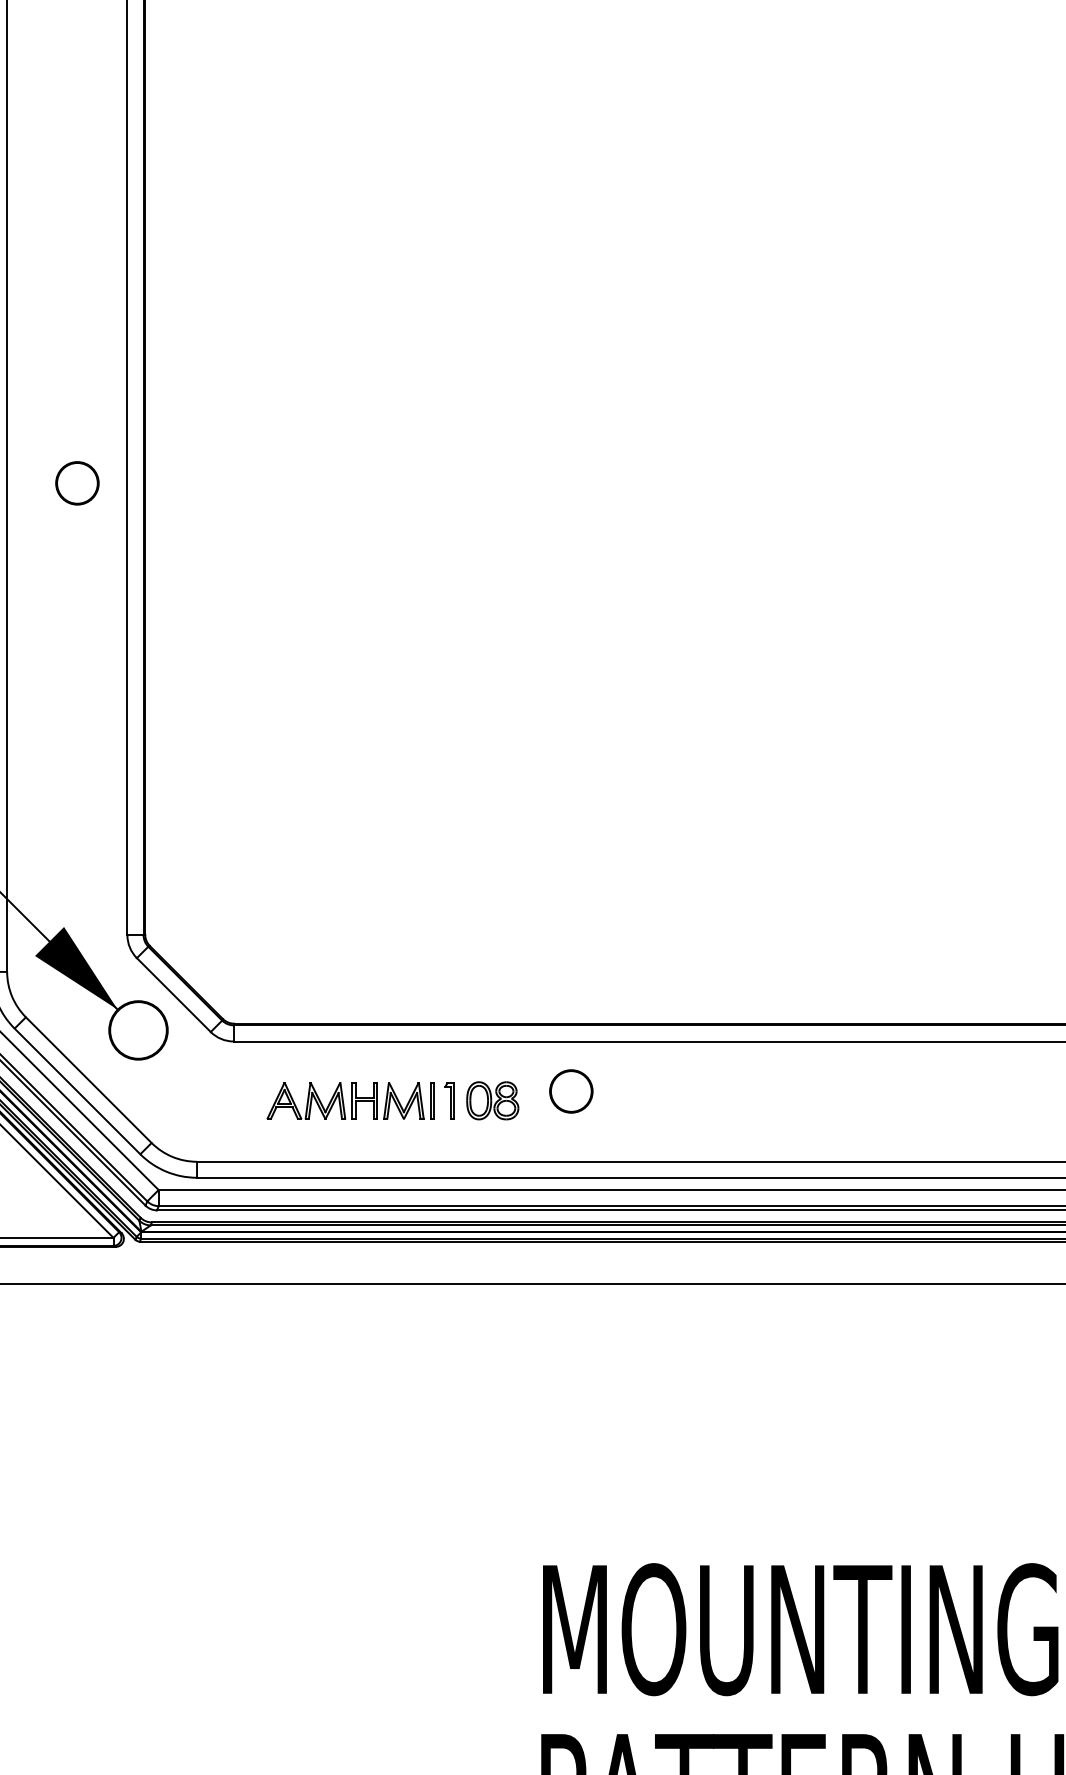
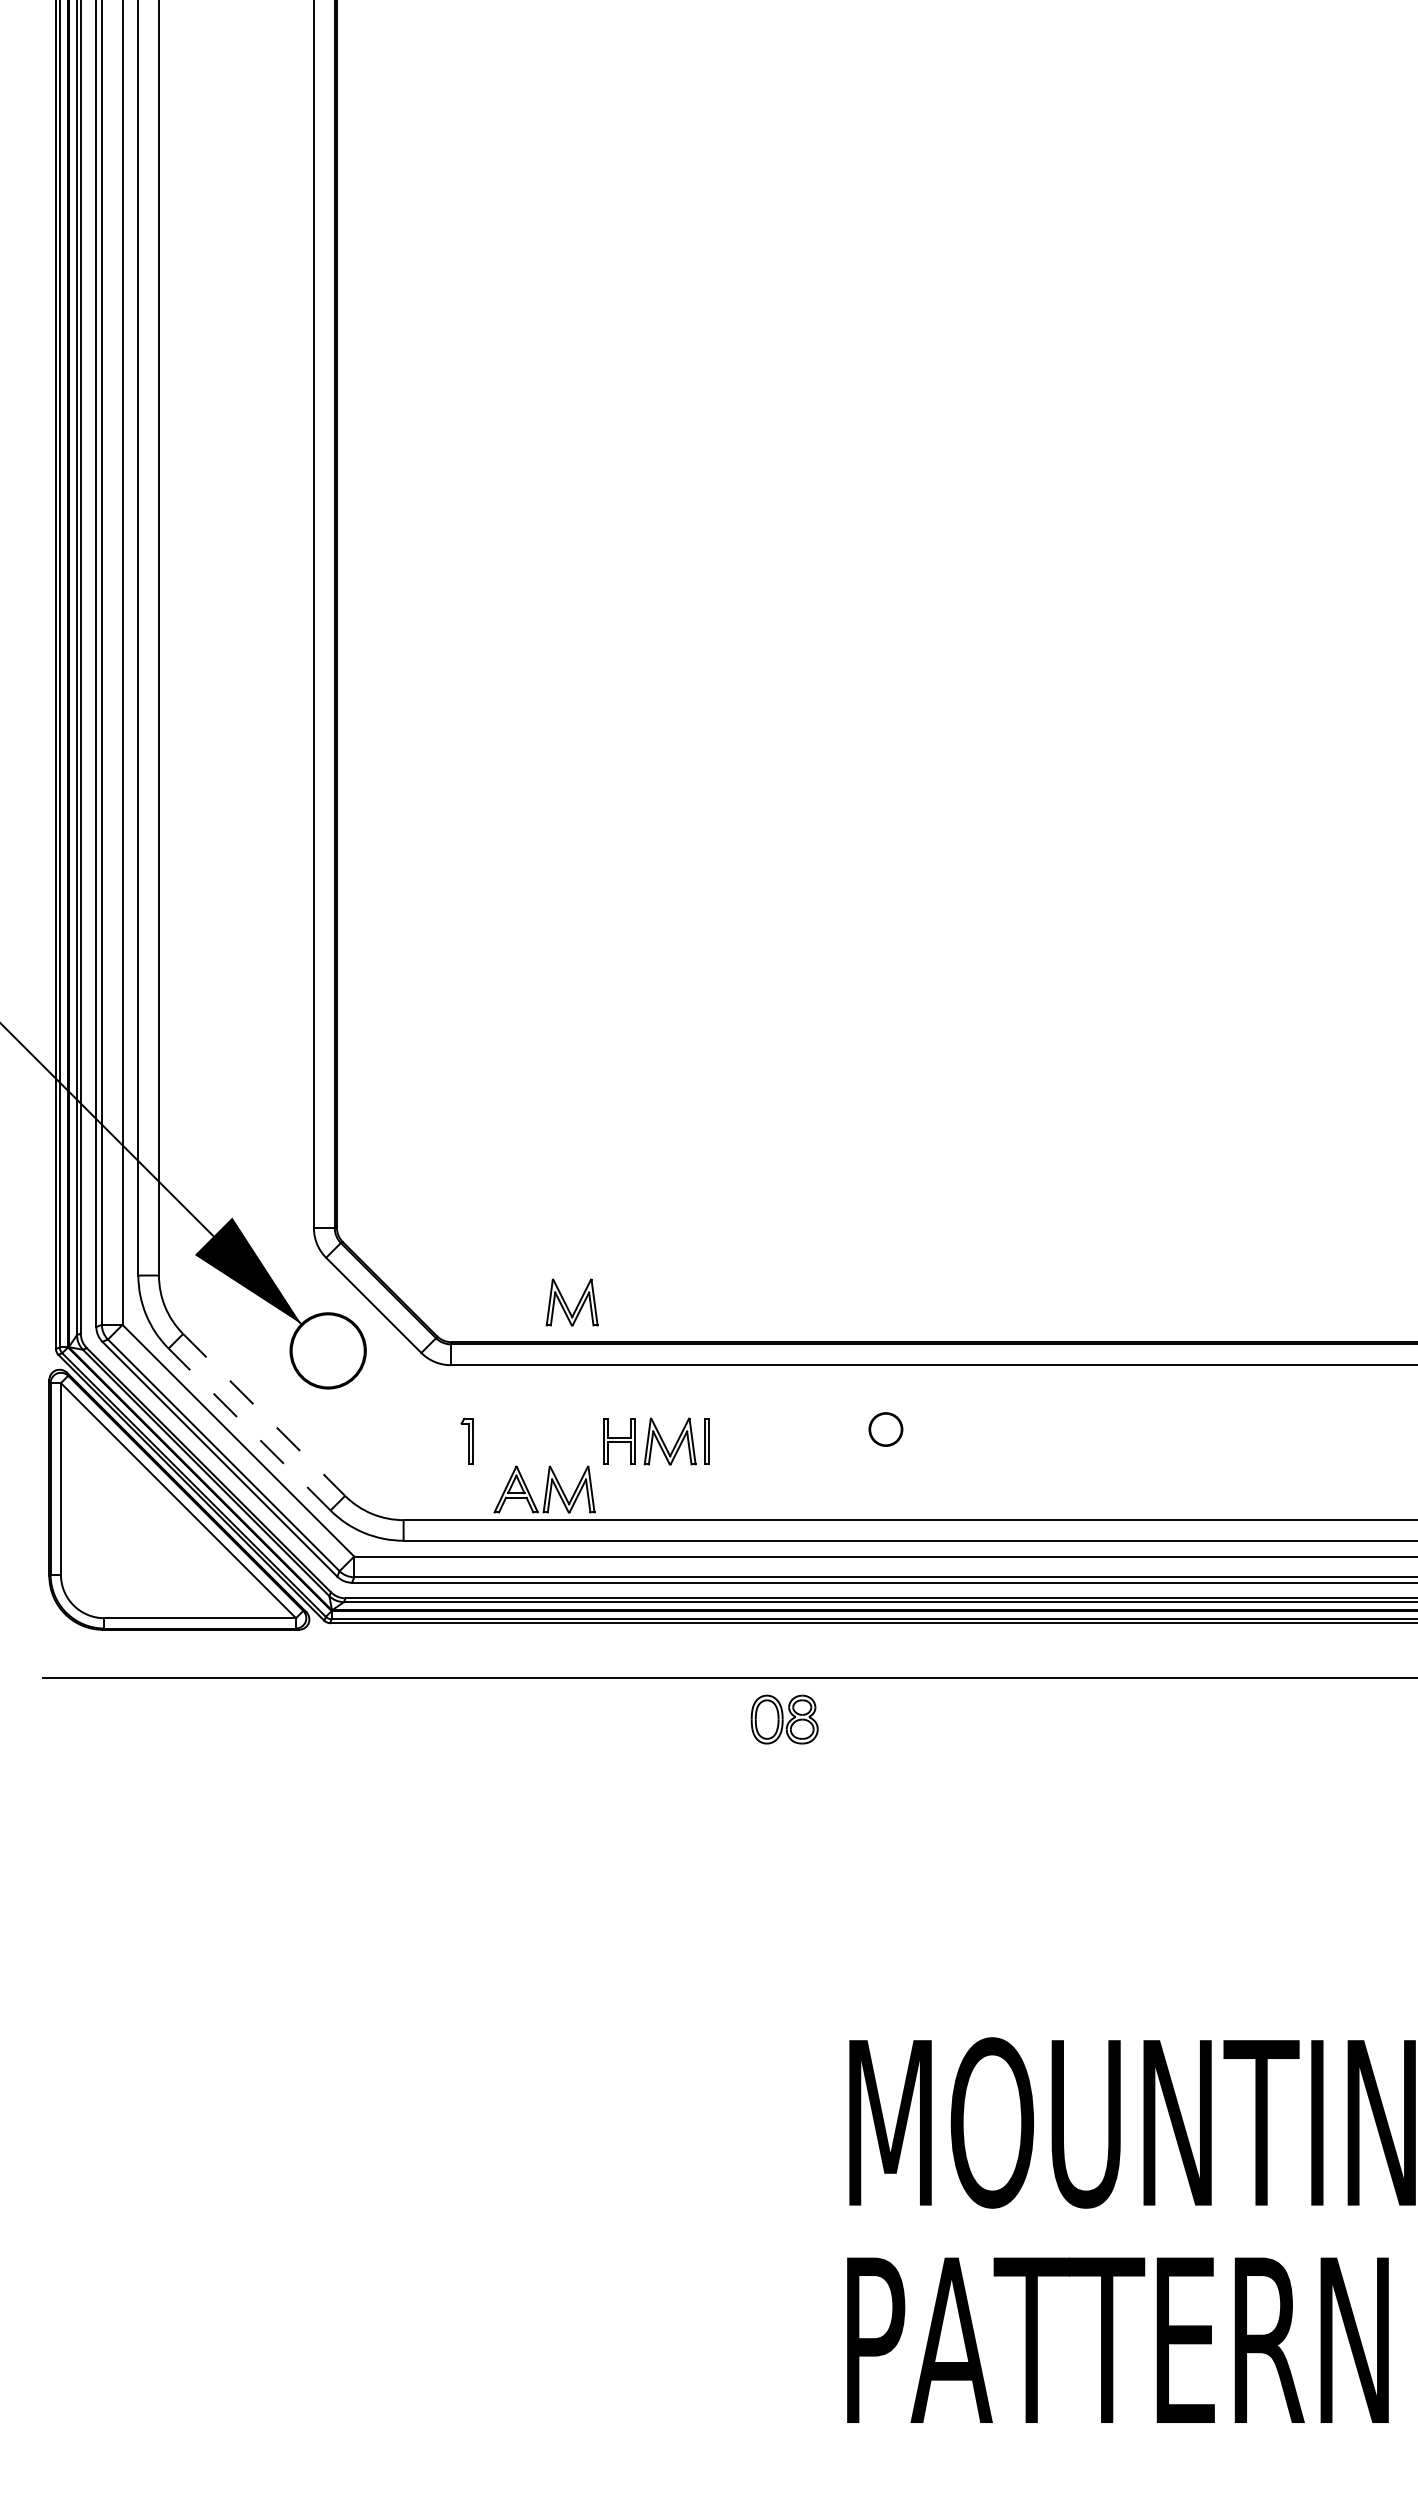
part: (77, 482) -> (249, 645), removed
part: (327, 992) -> (571, 1302), added
line: (89, 1079) -> (264, 1414), solid -> dashed
line: (77, 1091) -> (249, 1429), solid -> dashed
part: (571, 1091) -> (885, 1429), size x0.6
part: (449, 1099) -> (466, 1440), moved
part: (306, 1100) -> (544, 1489), moved
part: (492, 1100) -> (784, 1719), moved

